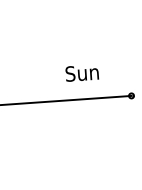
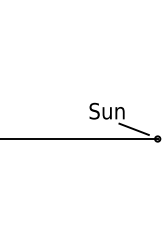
line: (108, 87) -> (133, 128), added

